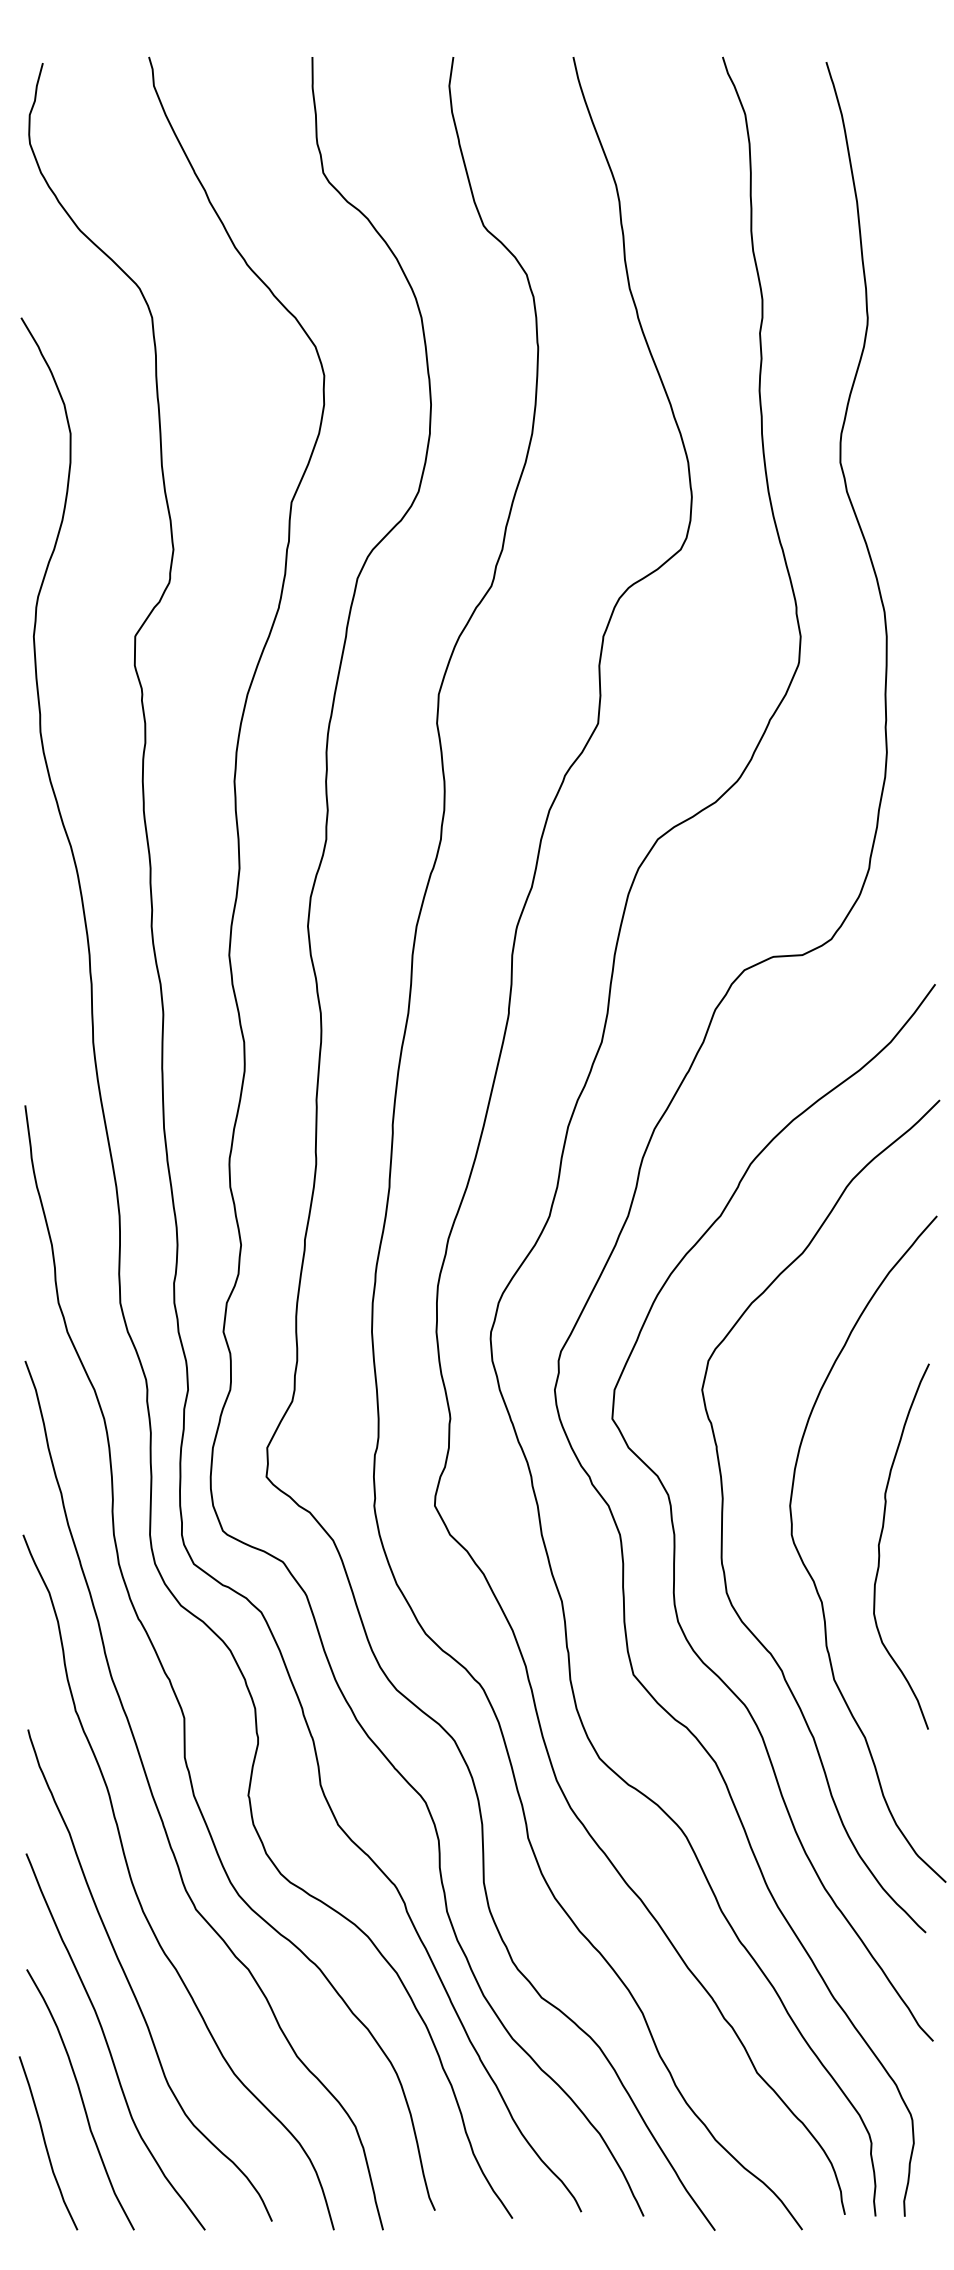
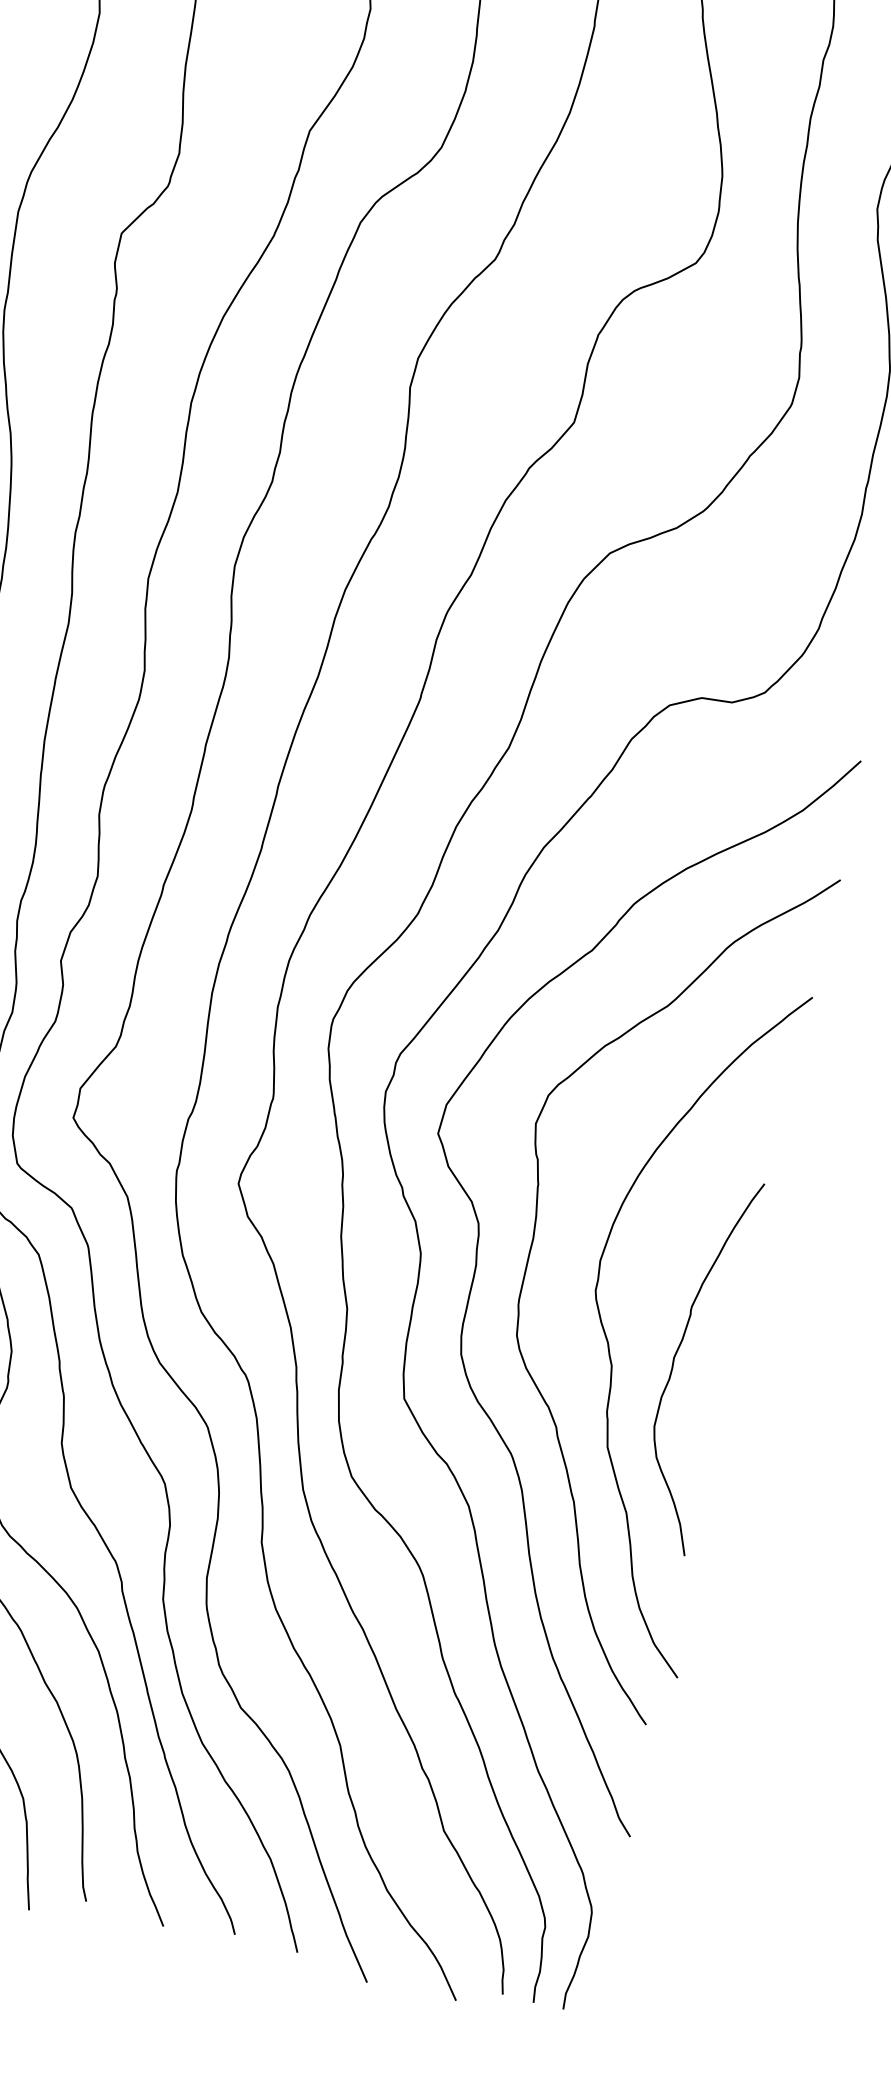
curve: (880, 1543) -> (676, 1356), moved

